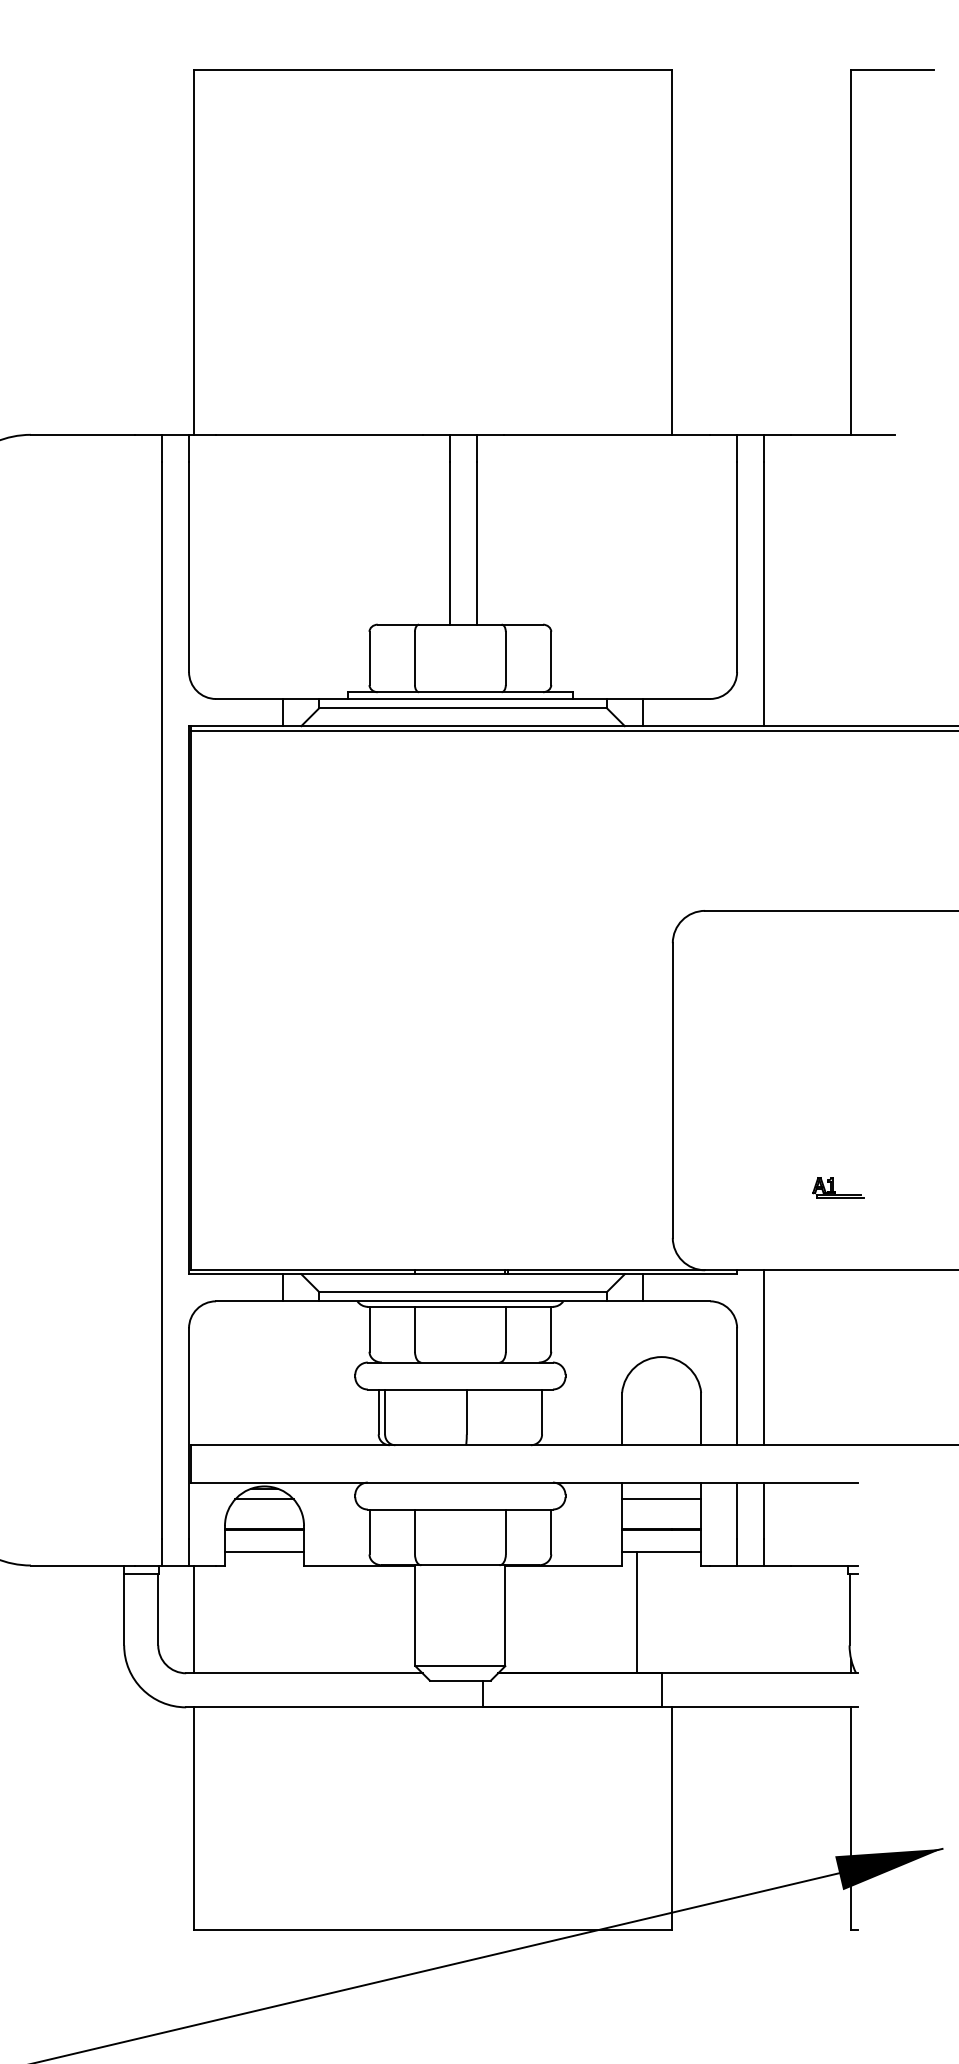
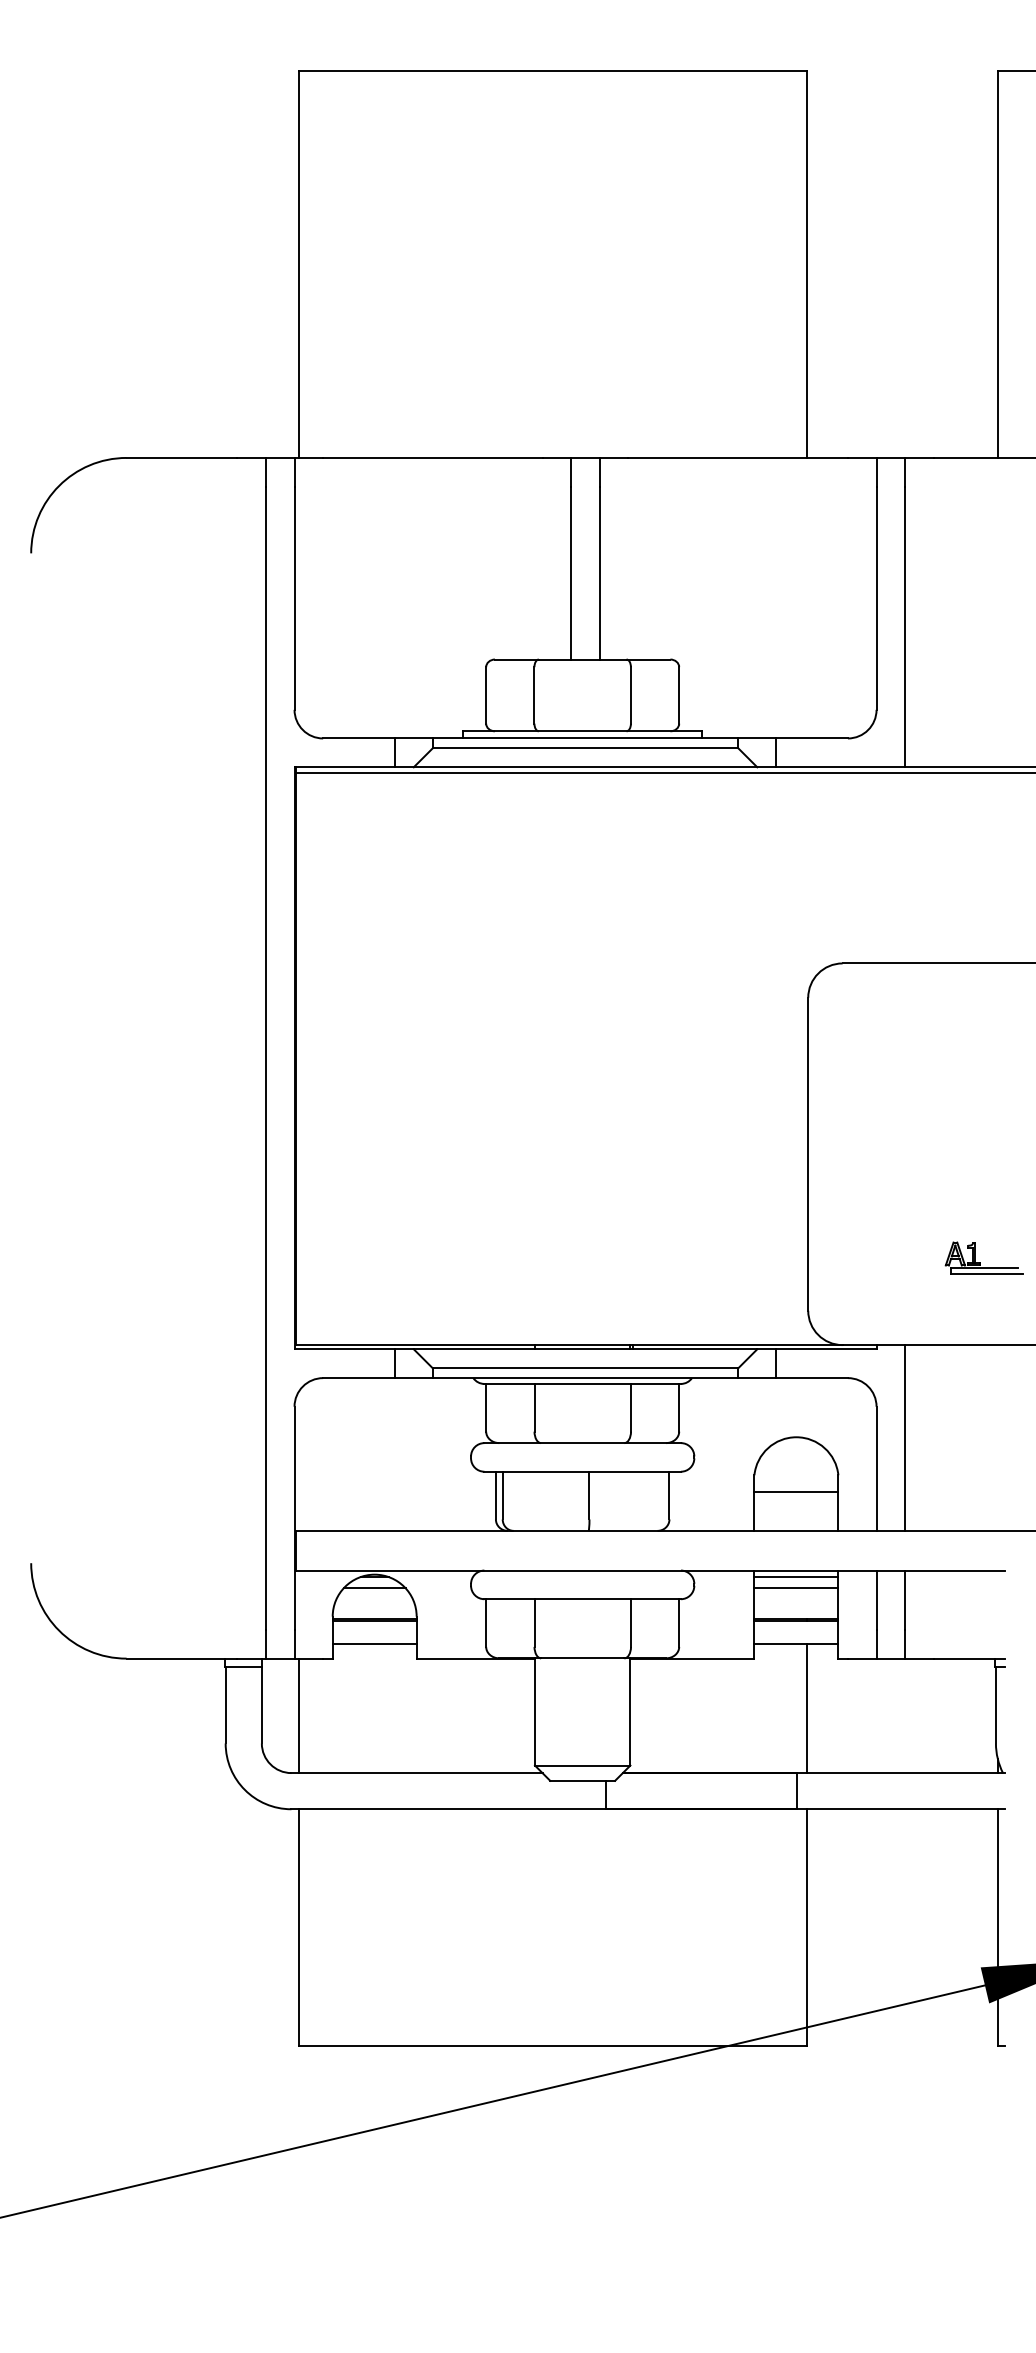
part: (837, 1187) -> (983, 1257), size x1.43
line: (661, 1409) -> (796, 1492), added
line: (661, 1489) -> (796, 1577), added
line: (636, 1612) -> (806, 1708), moved

